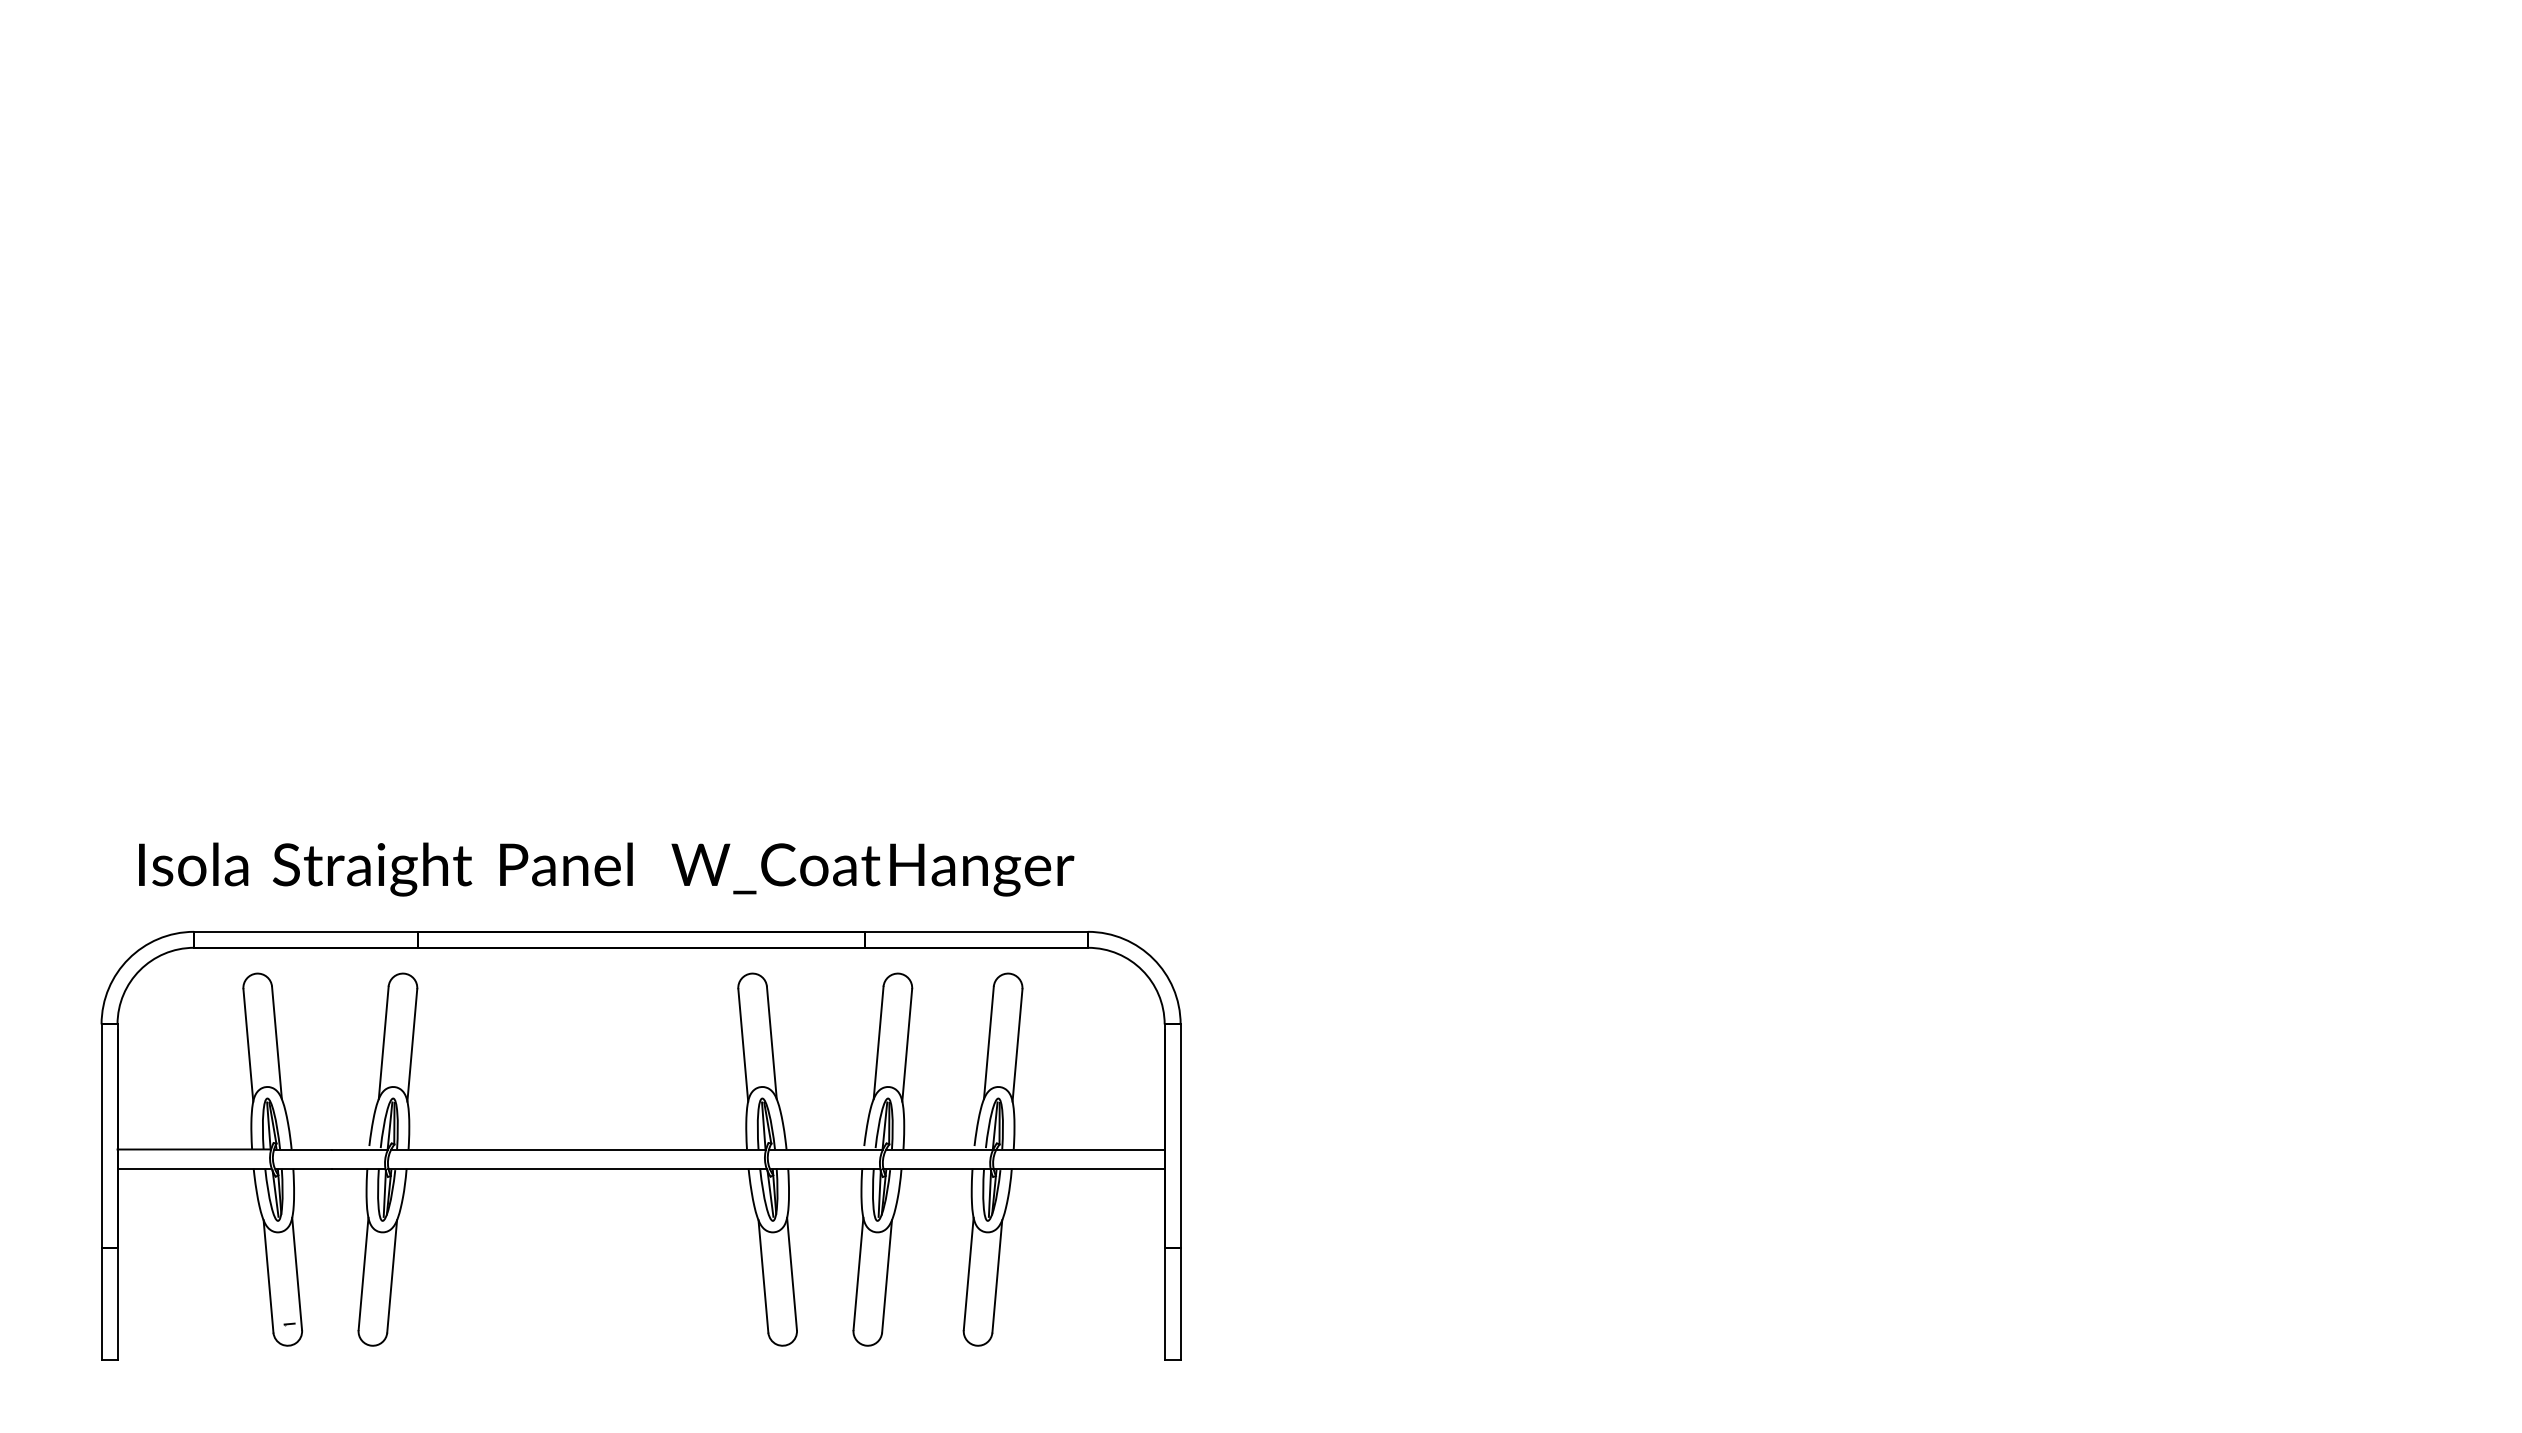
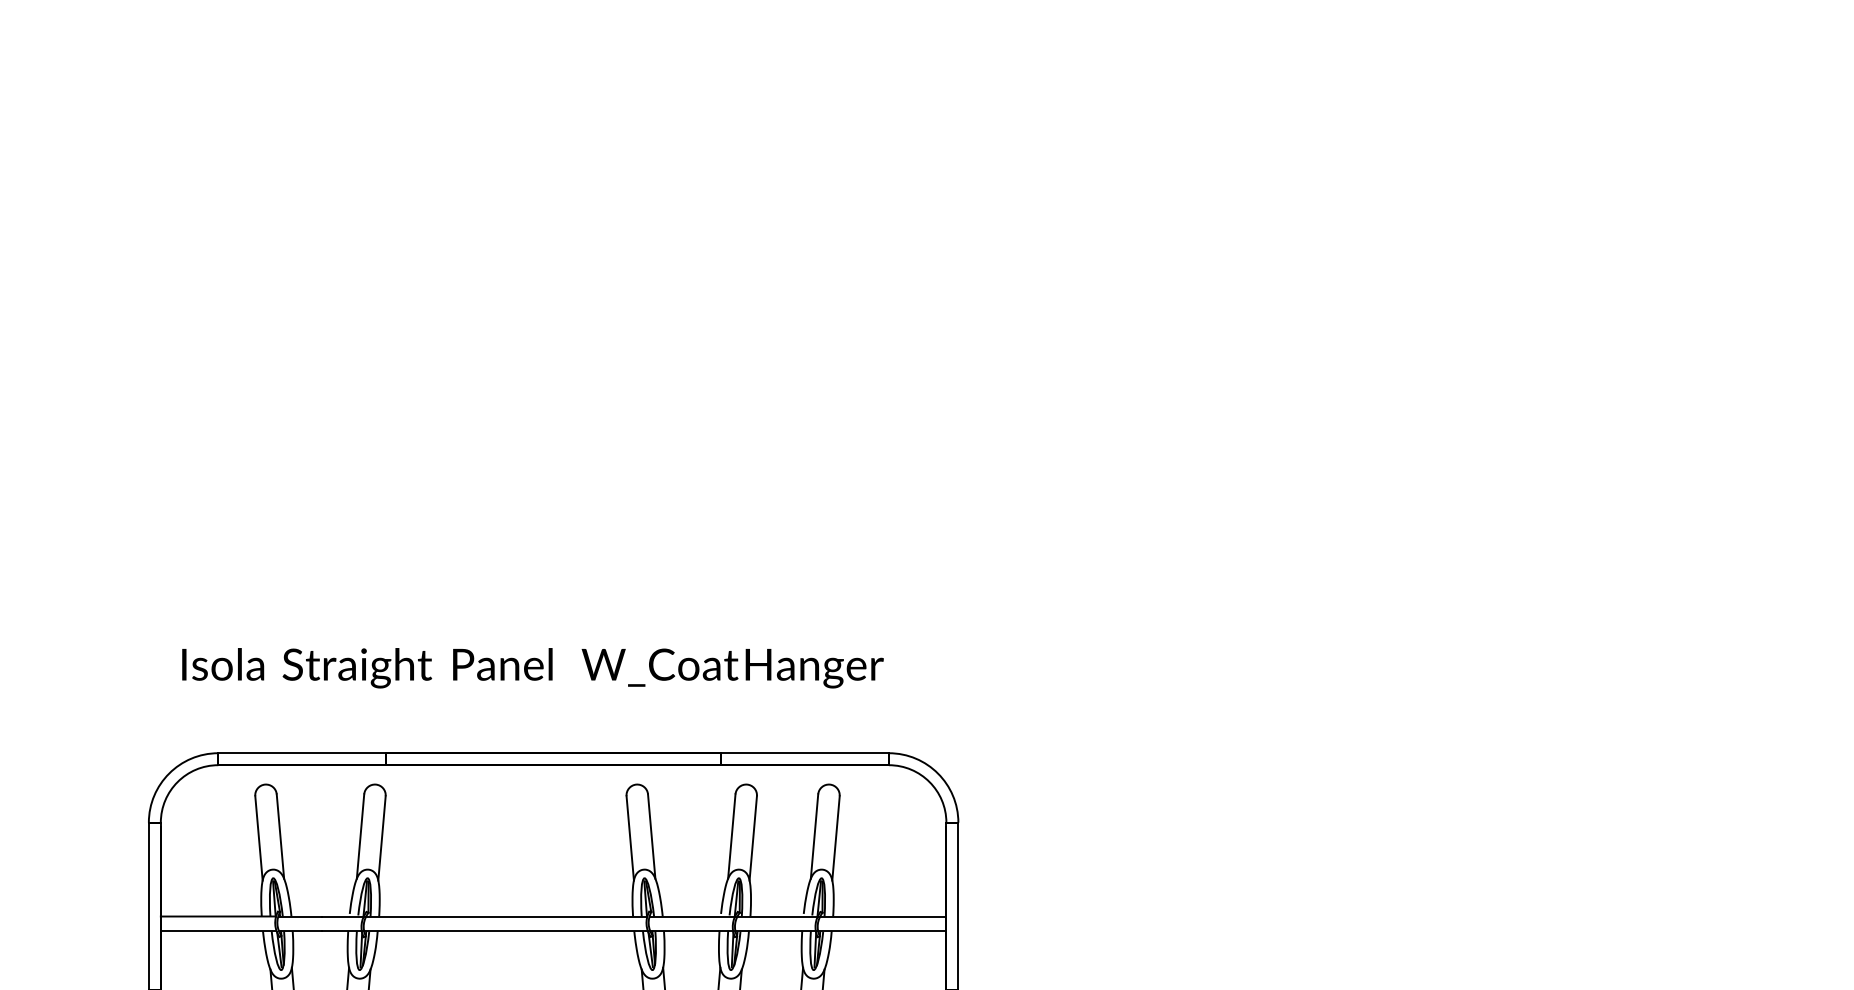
text: (606, 869) -> (532, 668), moved

